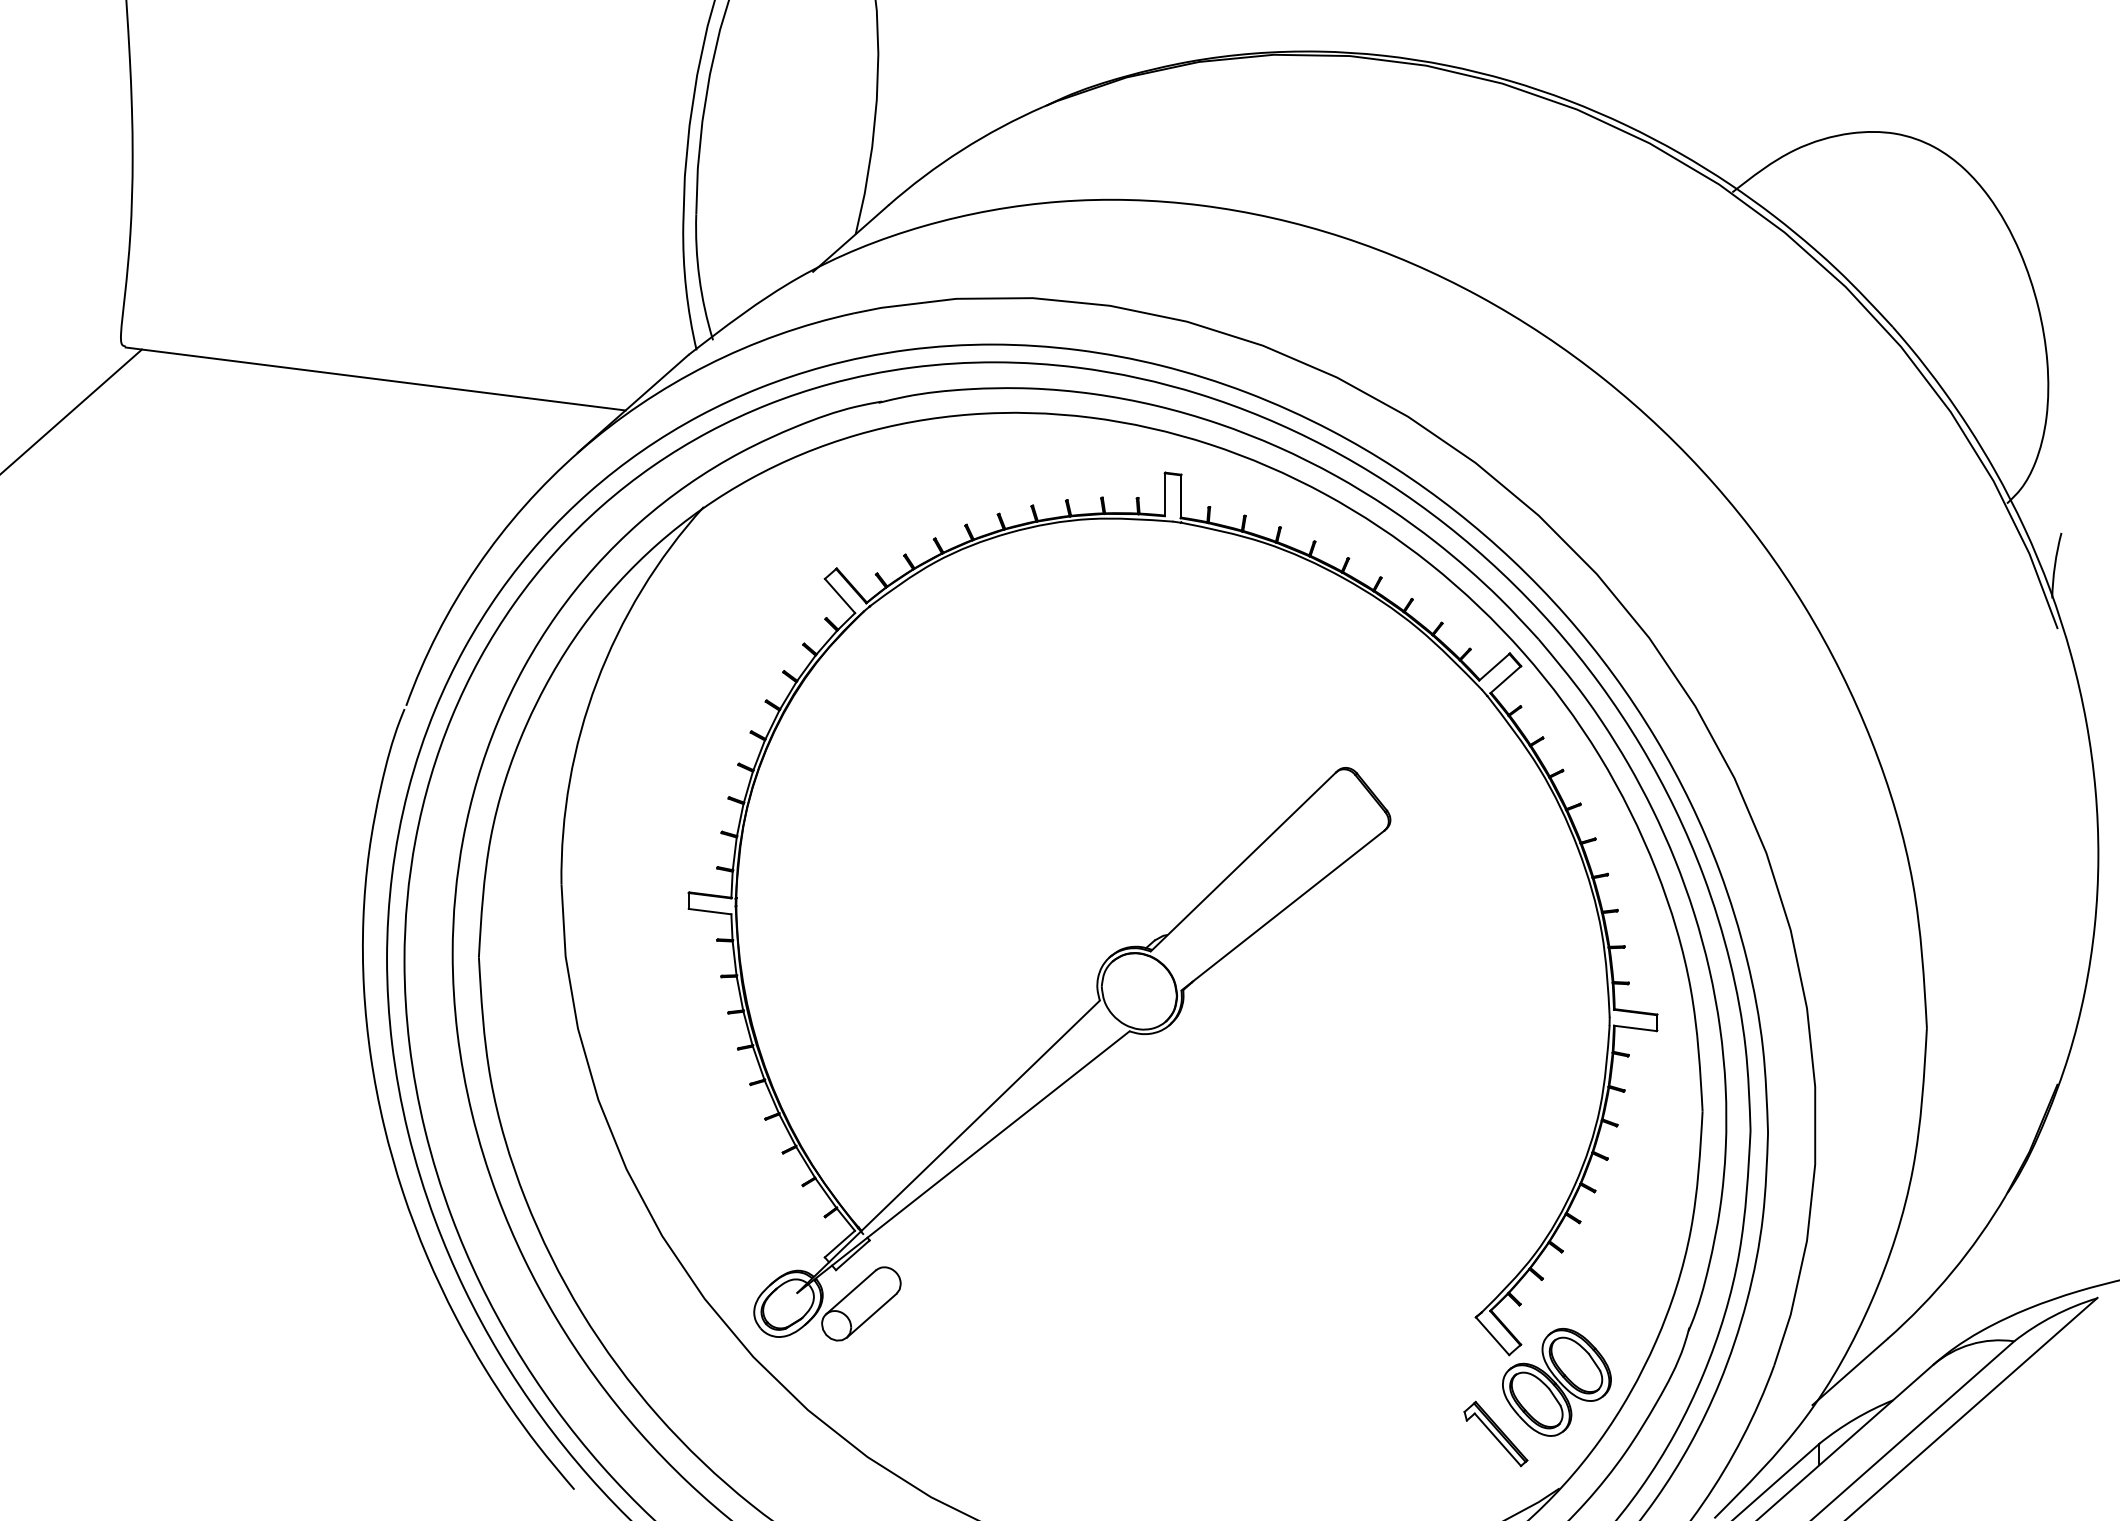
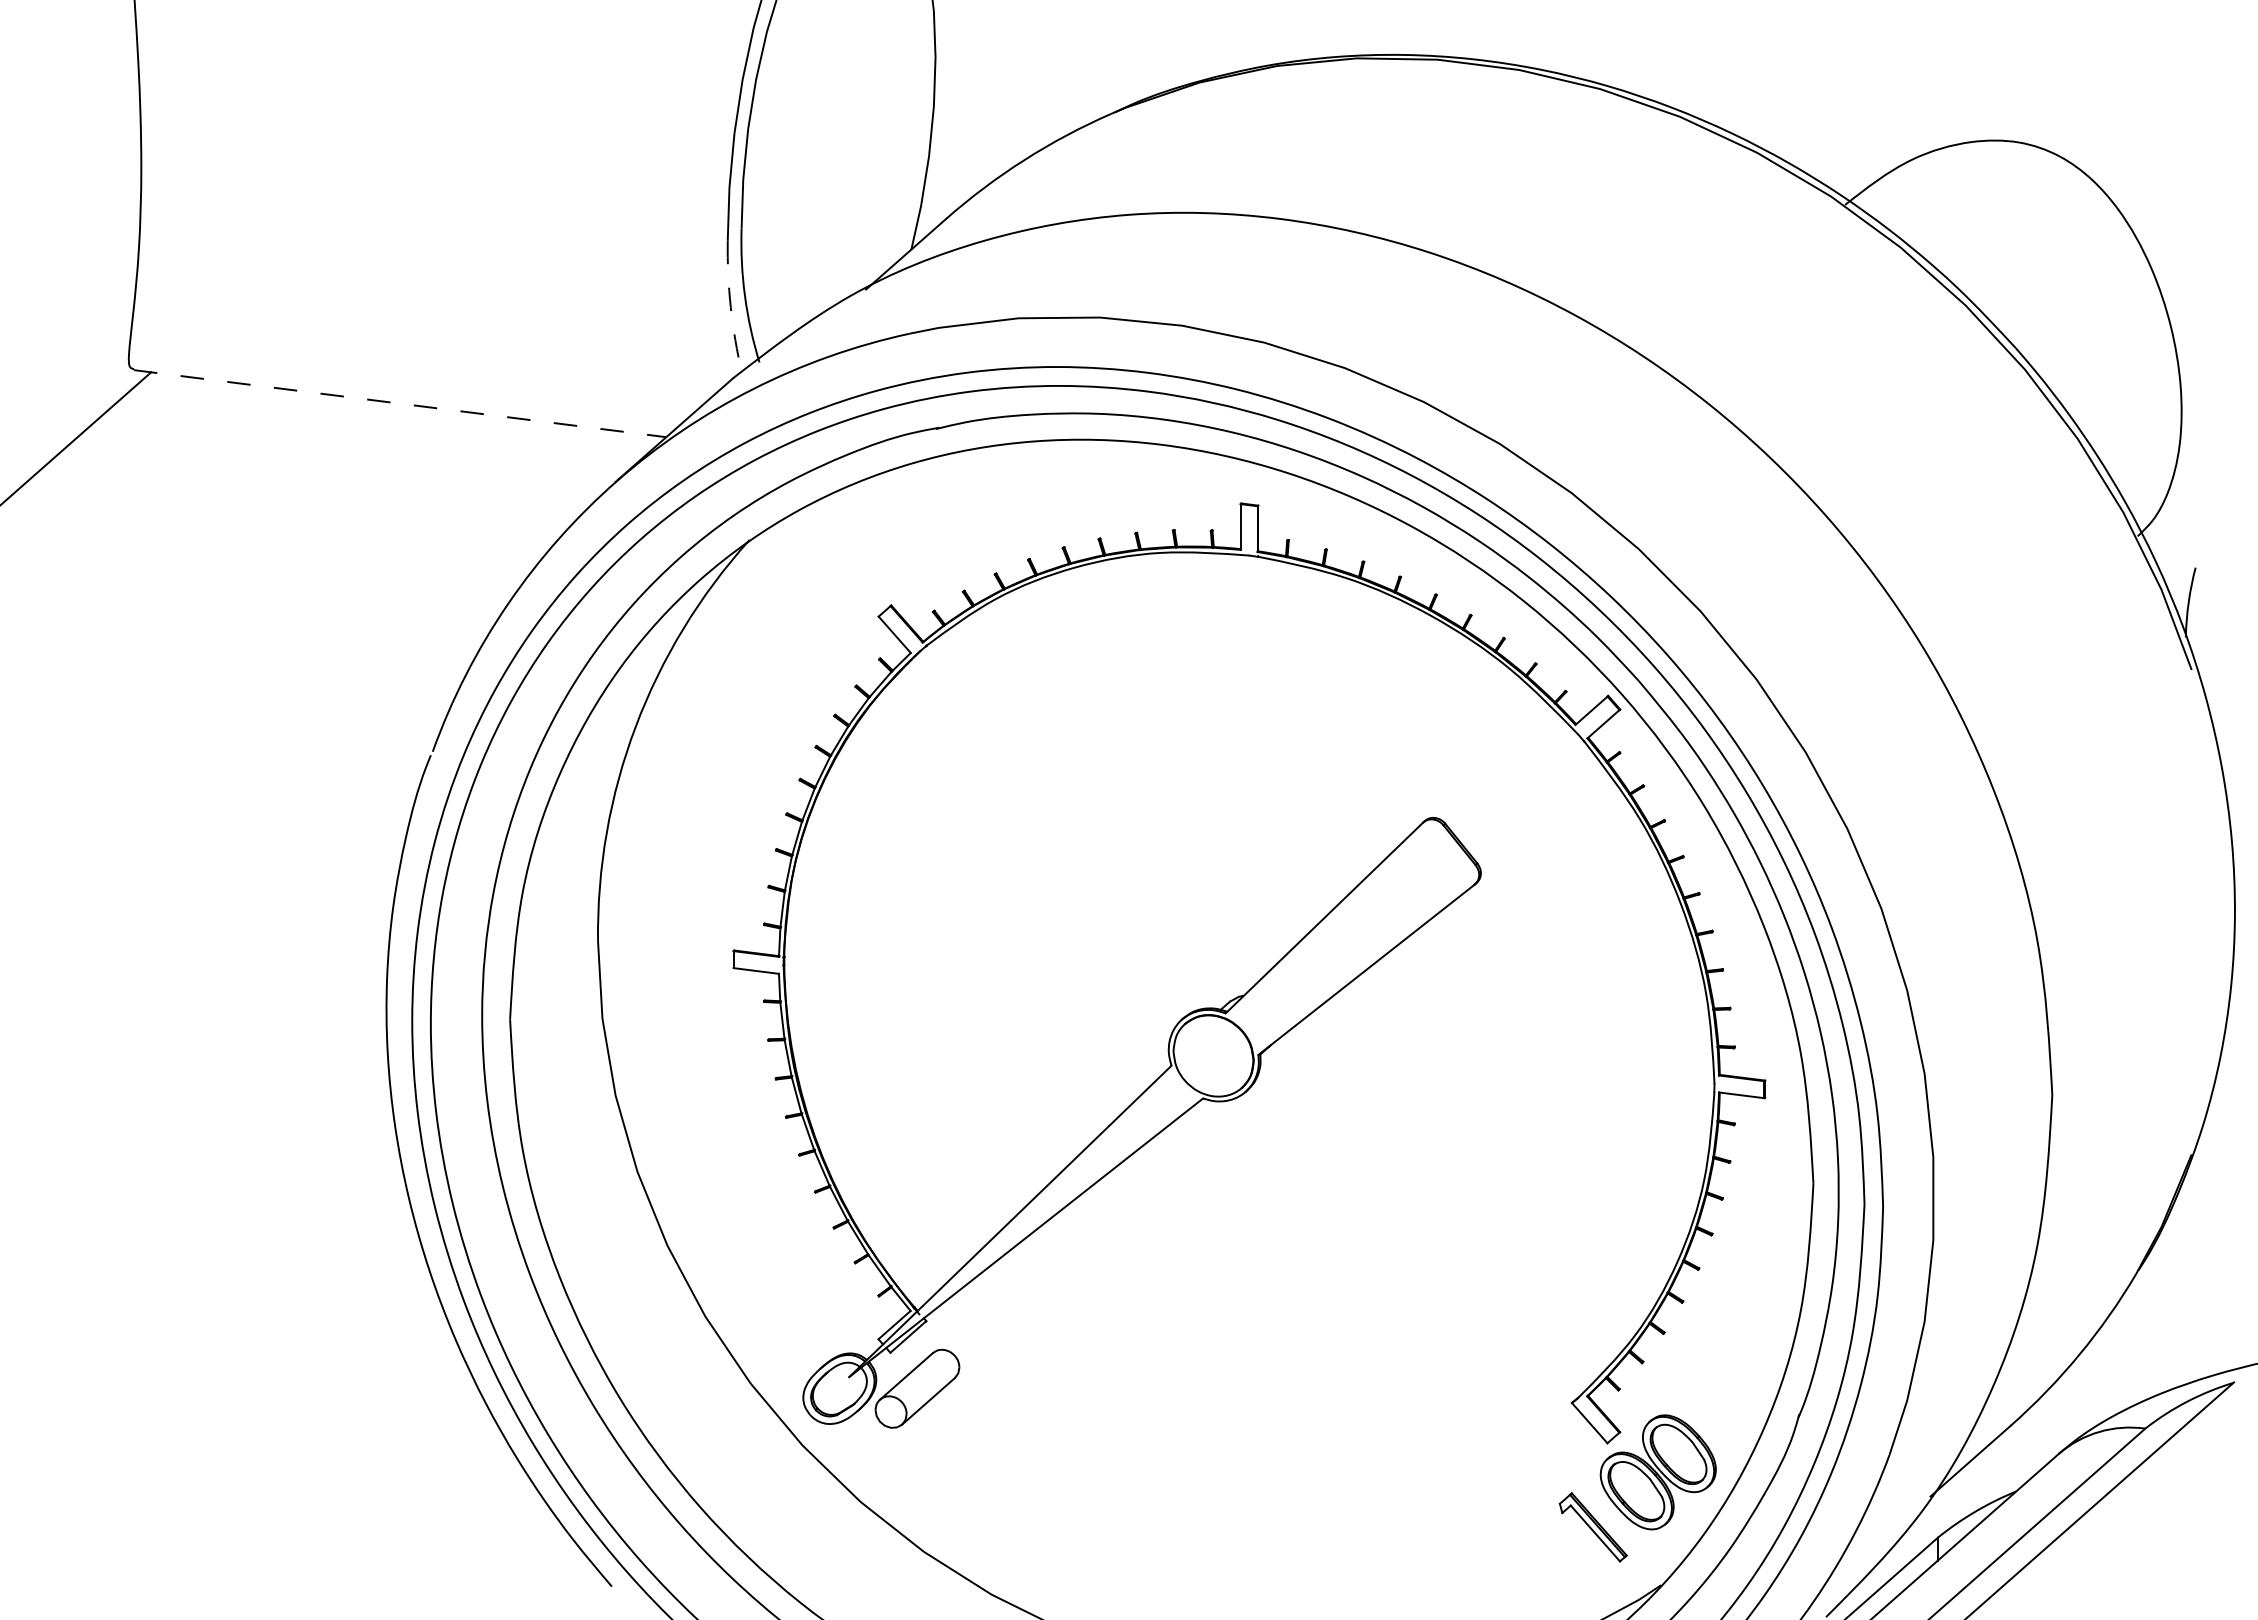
arc: (685, 288) -> (730, 307), solid -> dashed
line: (376, 378) -> (400, 403), solid -> dashed

